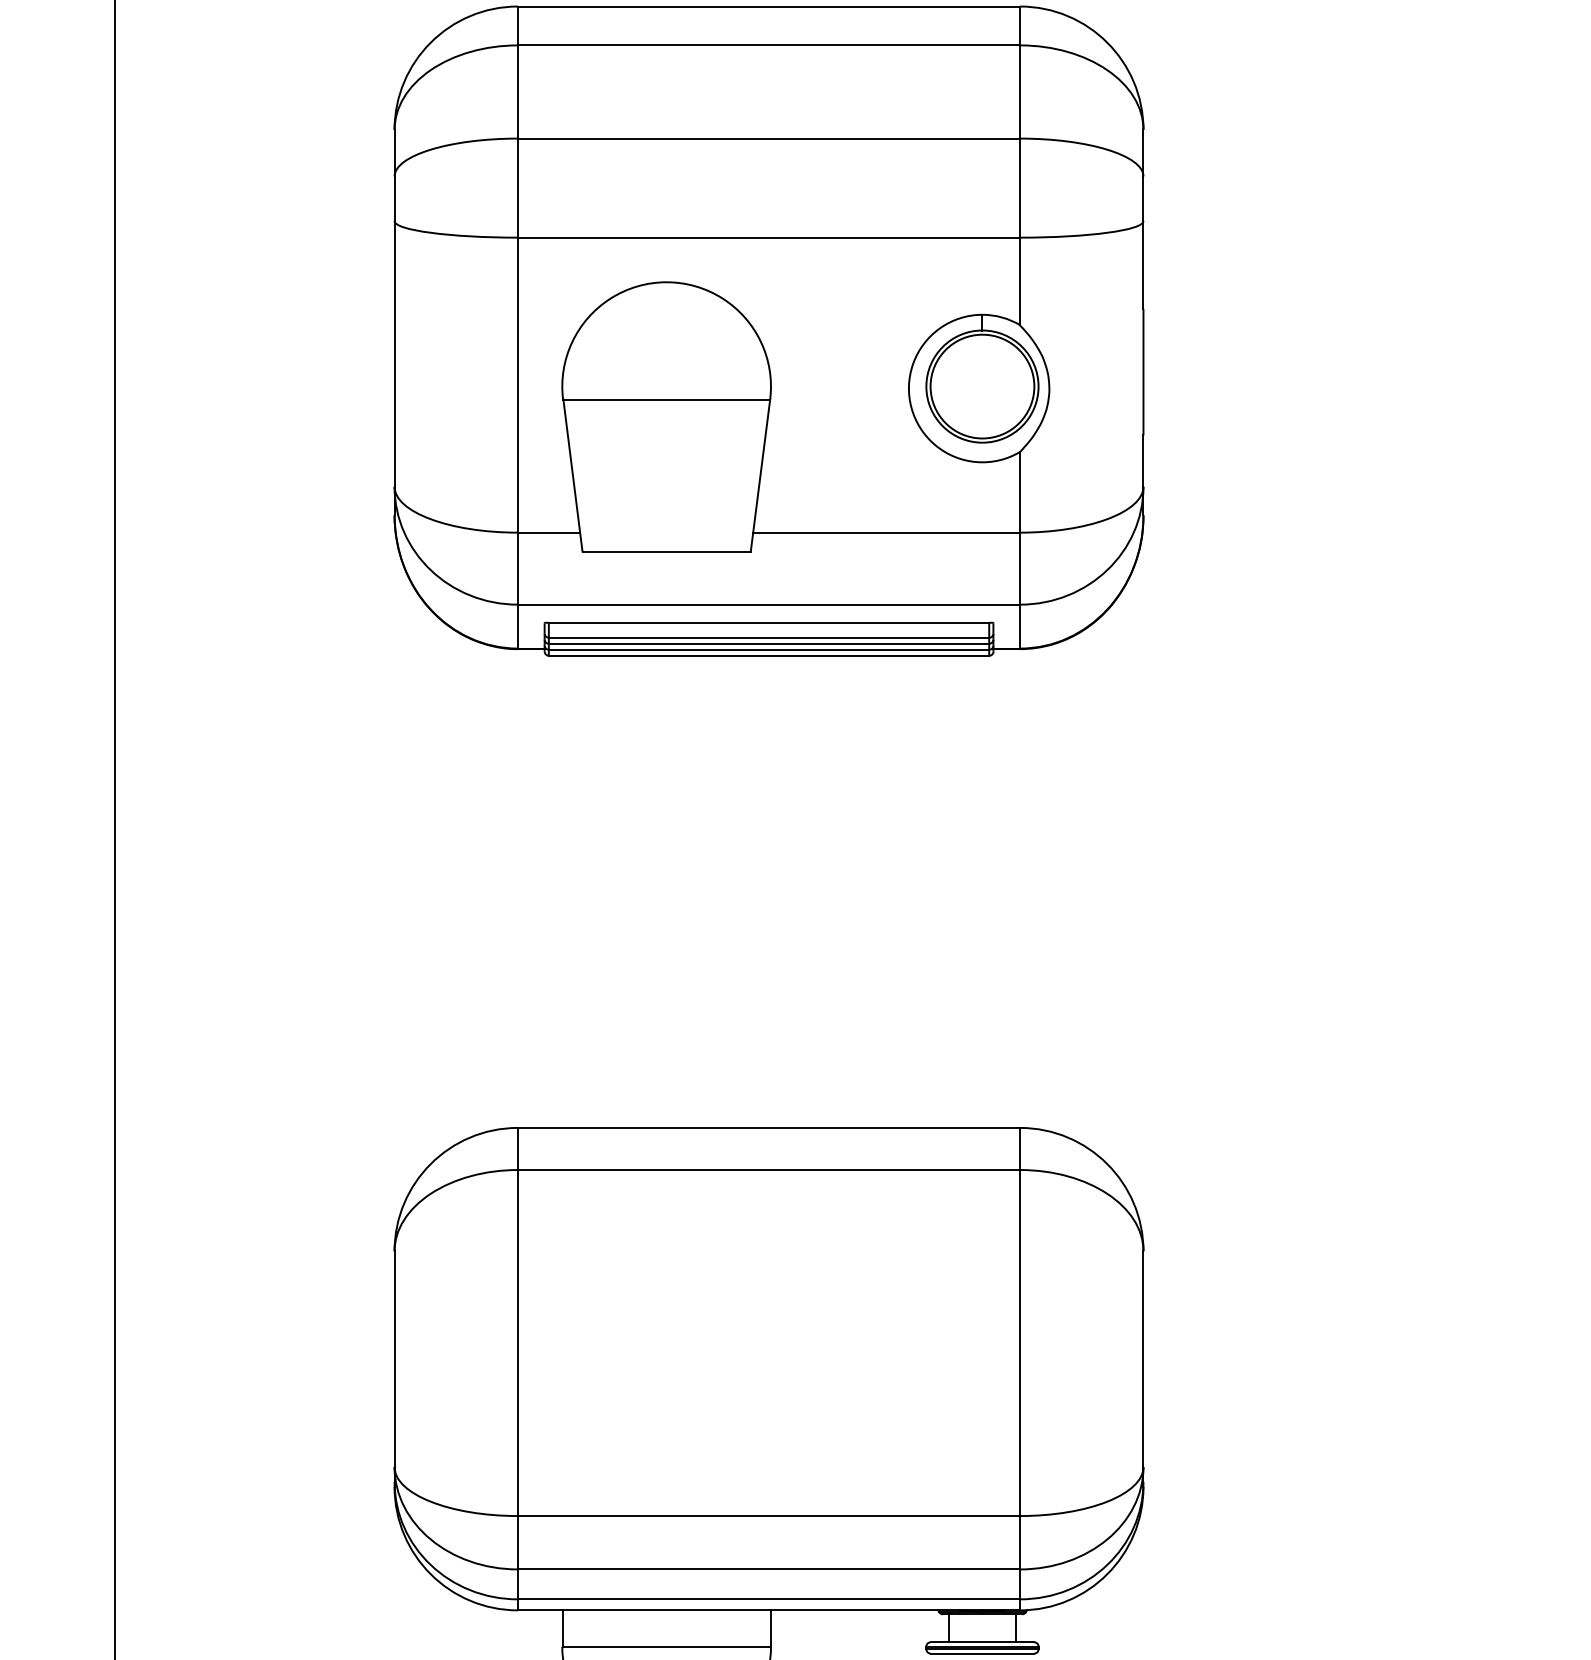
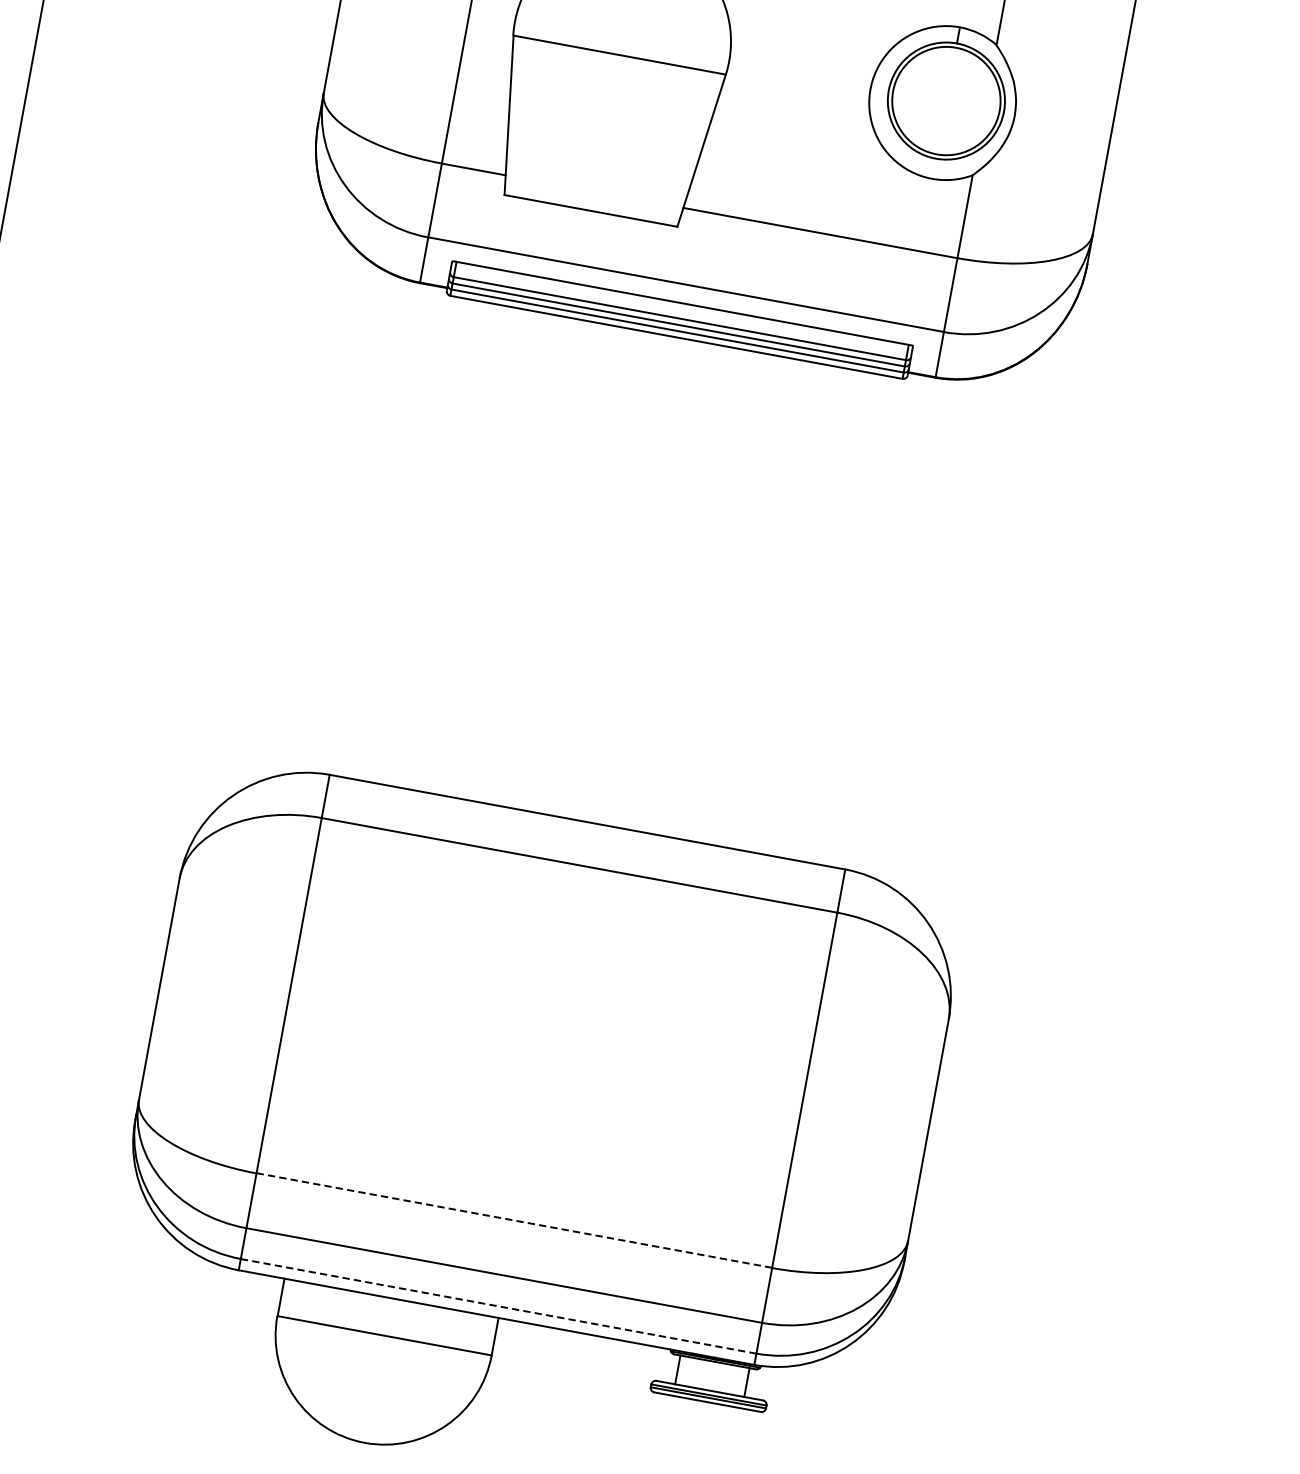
line: (768, 1515) -> (513, 1220), solid -> dashed
line: (768, 1599) -> (498, 1306), solid -> dashed

